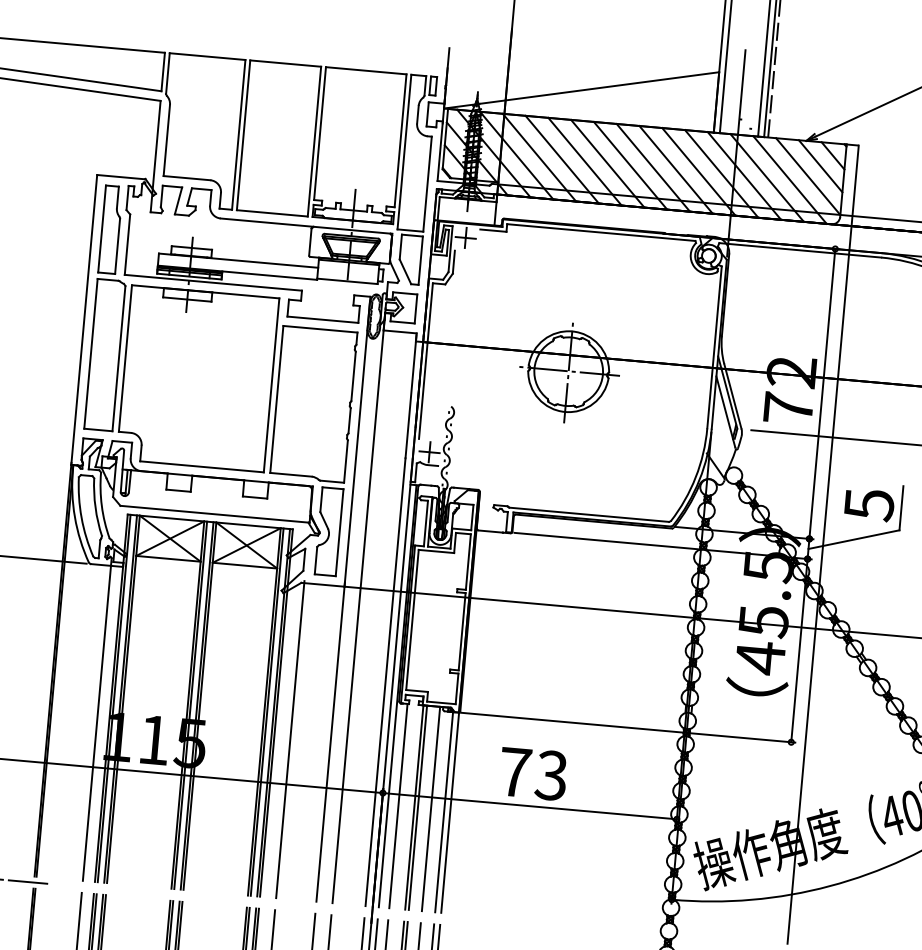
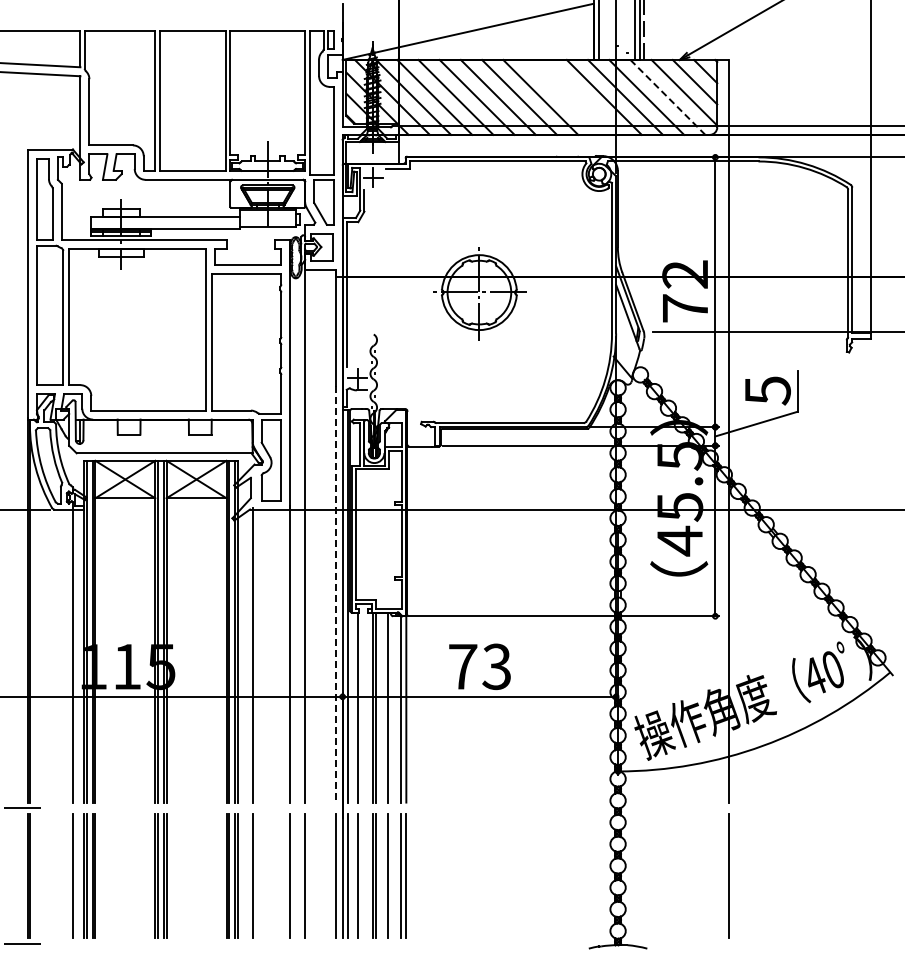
line: (675, 168) -> (561, 96), removed
line: (698, 170) -> (582, 96), removed
line: (789, 180) -> (667, 97), solid -> dashed
line: (385, 682) -> (335, 594), solid -> dashed

